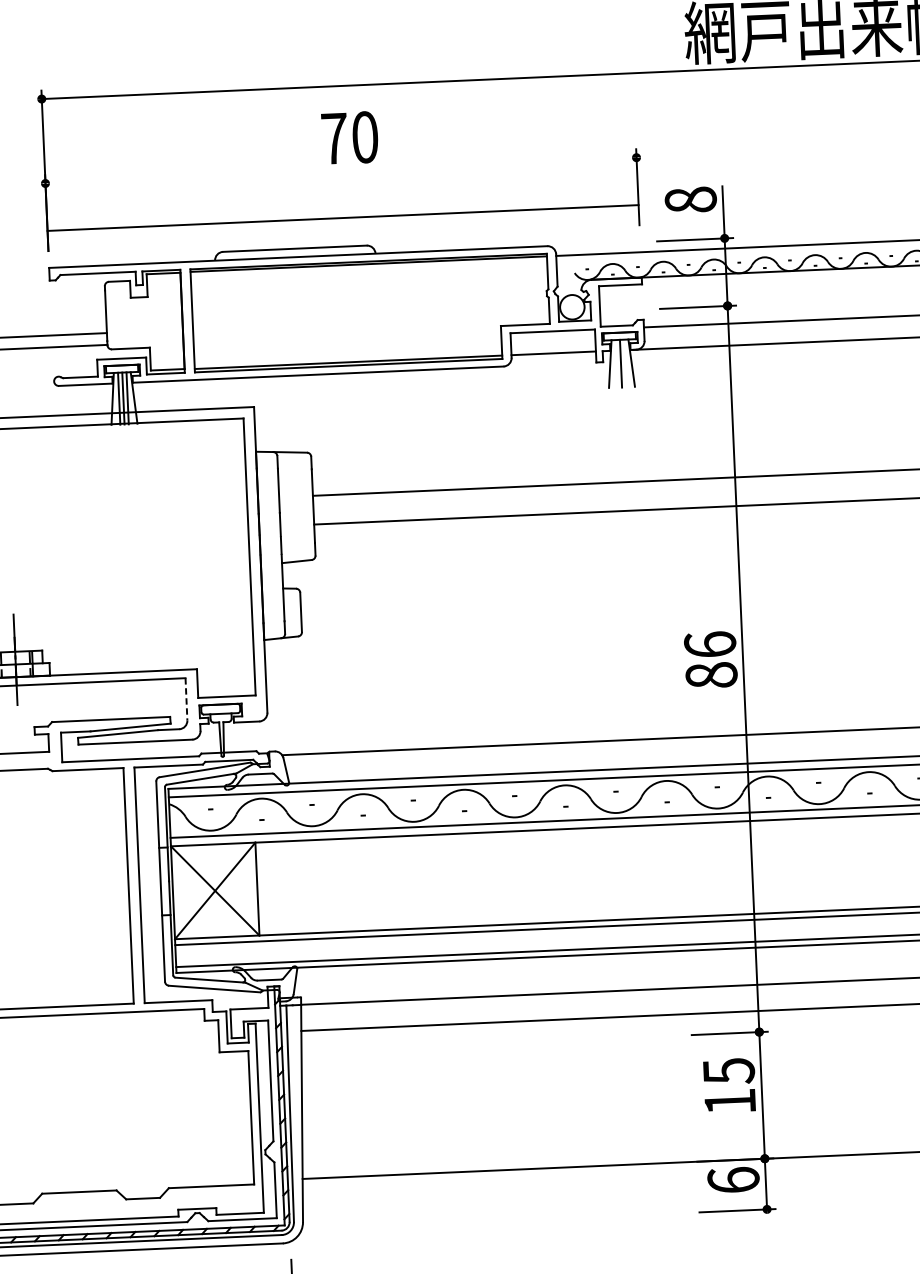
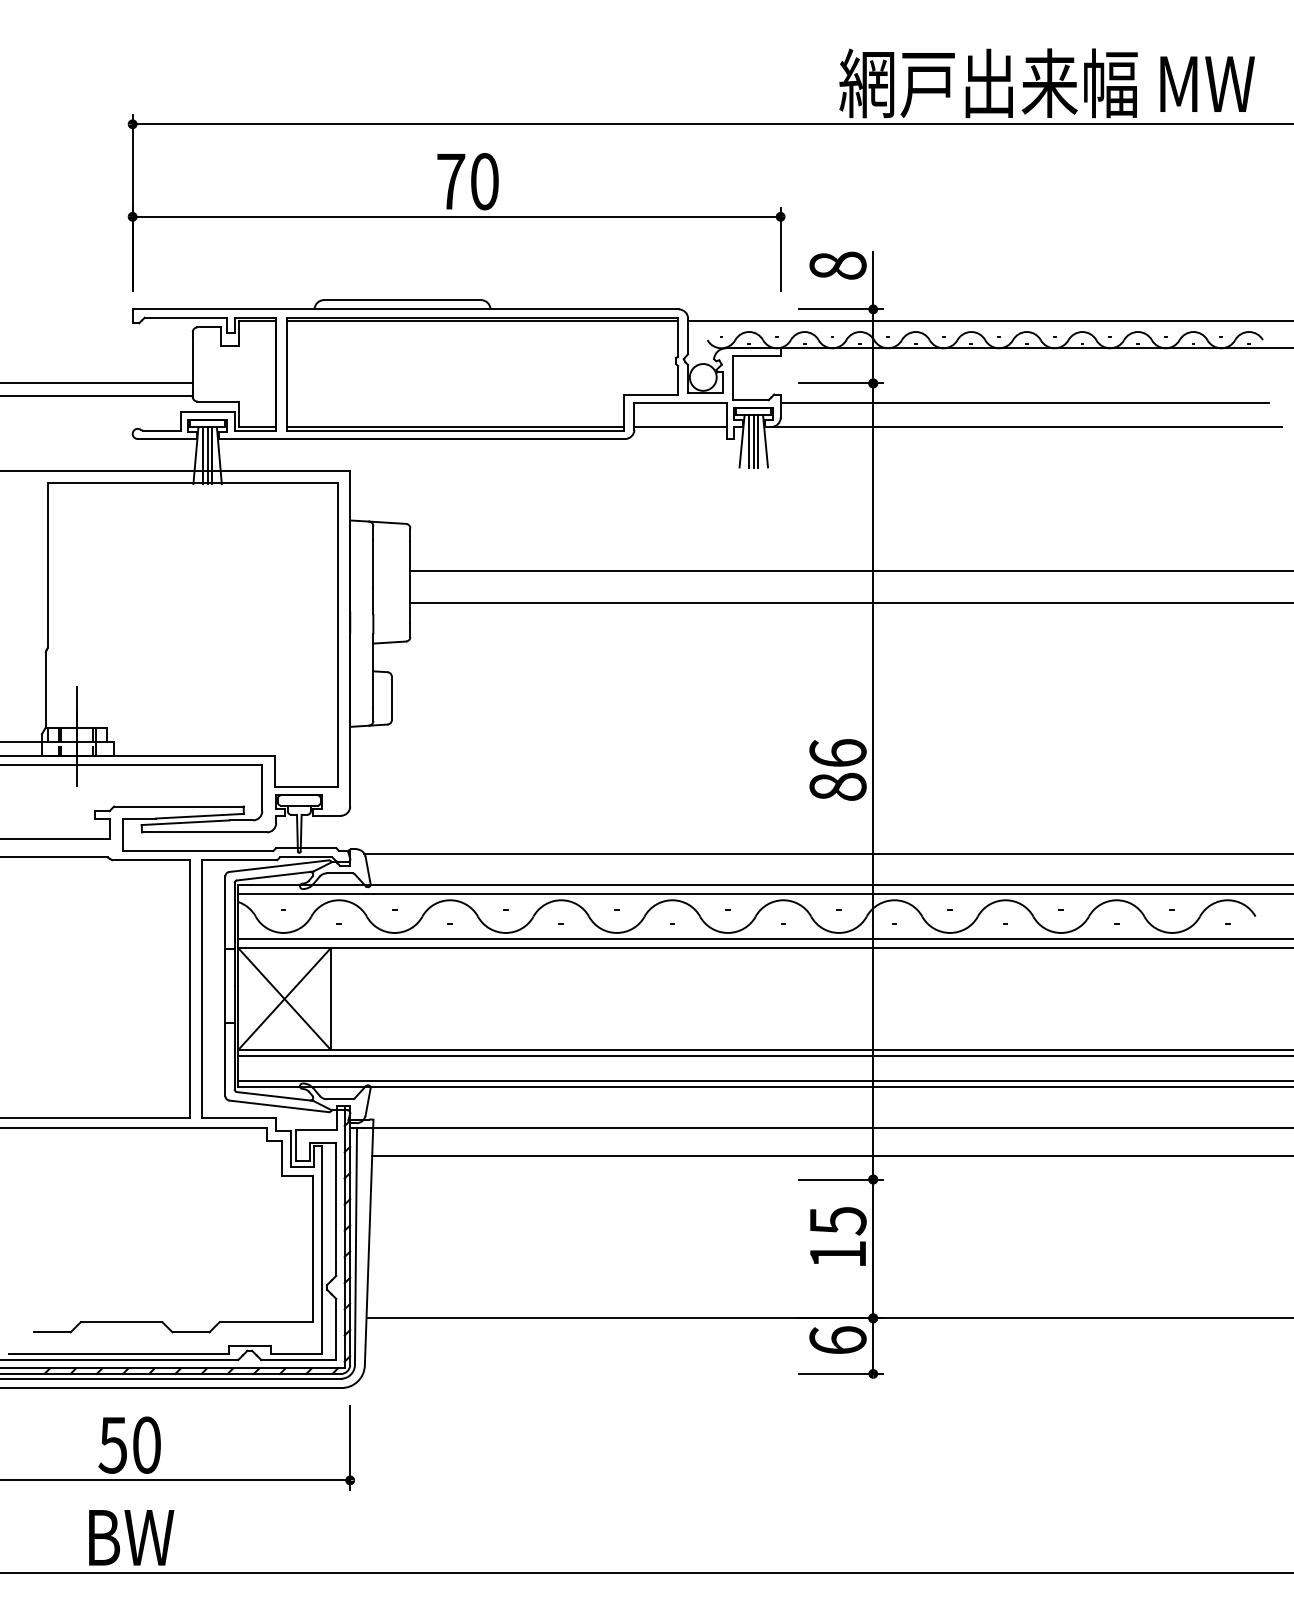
line: (342, 217) -> (456, 216), moved
line: (617, 363) -> (749, 441), added
line: (625, 363) -> (758, 441), added
line: (186, 699) -> (262, 788), dashed -> solid

